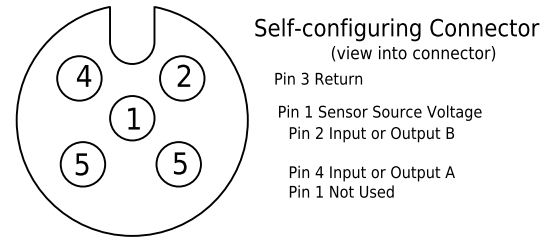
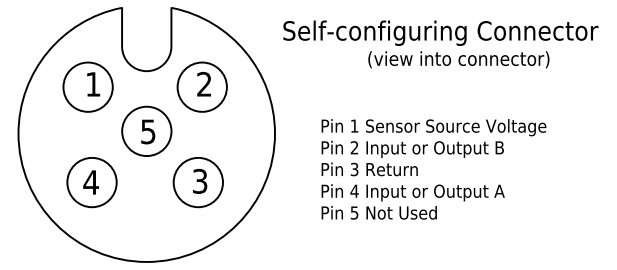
text: (84, 75) -> (93, 84), 4 -> 1
text: (318, 78) -> (369, 169), moved
text: (379, 112) -> (433, 127), moved
text: (133, 118) -> (148, 131), 1 -> 5
text: (180, 162) -> (200, 180), 5 -> 3
text: (81, 164) -> (90, 182), 5 -> 4
text: (319, 191) -> (354, 212), 1 -> 5

